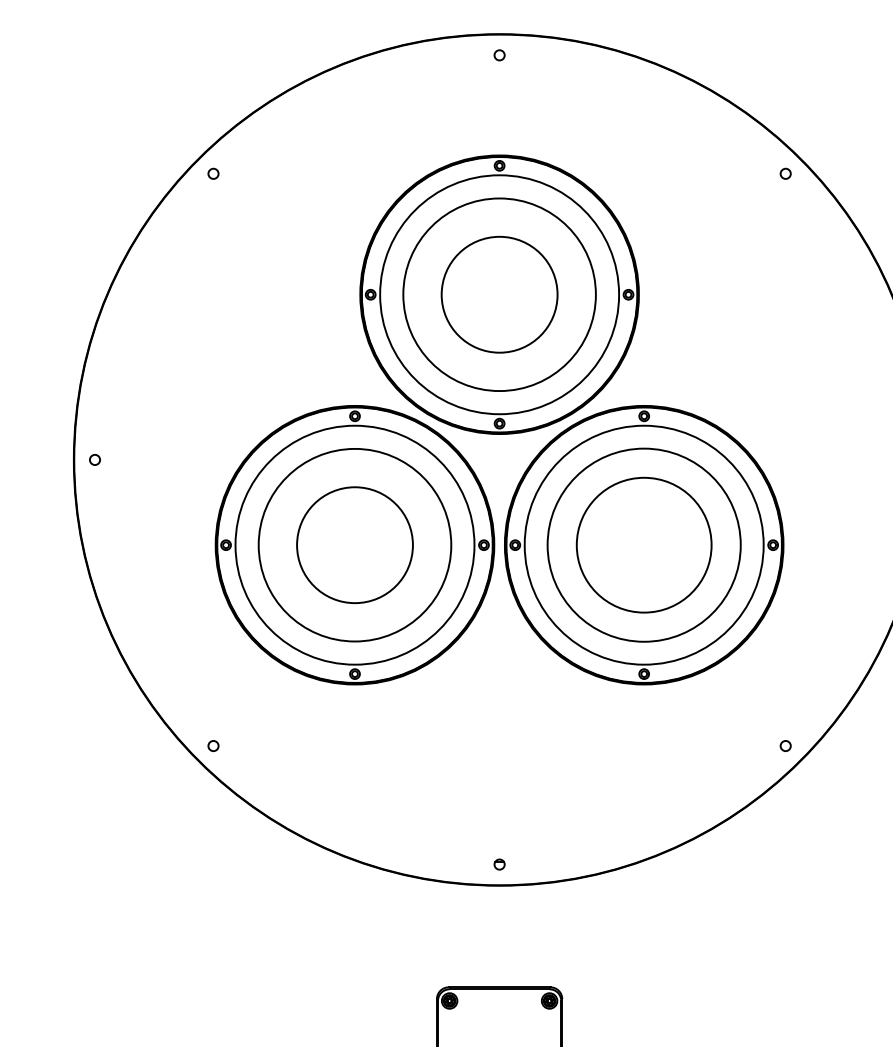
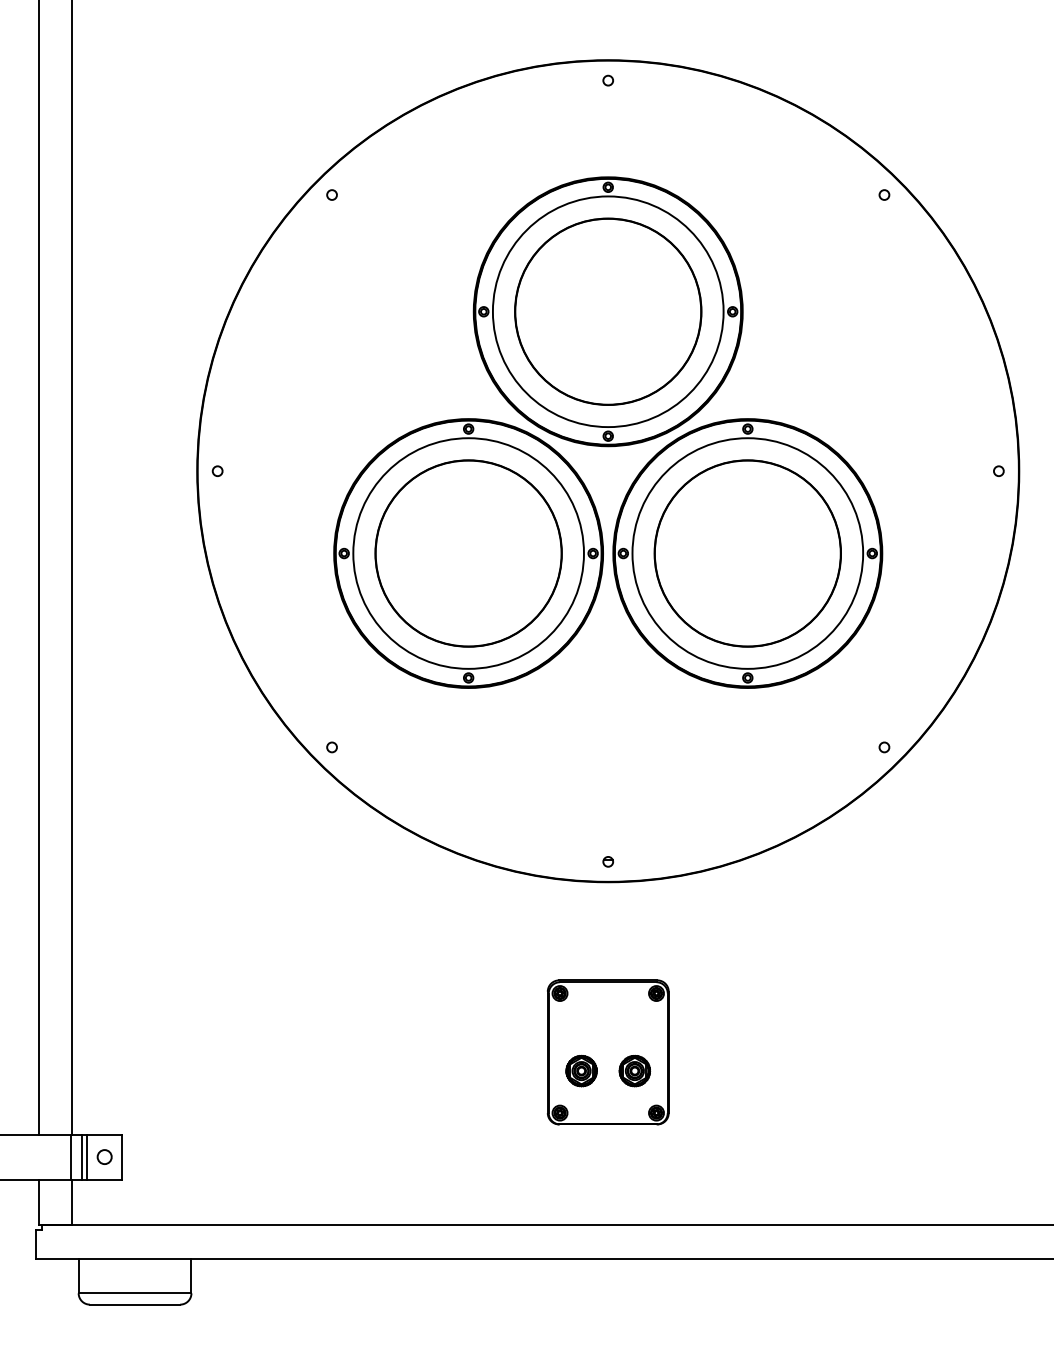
circle: (499, 294) -> (608, 311), size x1.67
circle: (354, 545) -> (468, 553), size x1.67
circle: (643, 545) -> (747, 553), size x1.43

